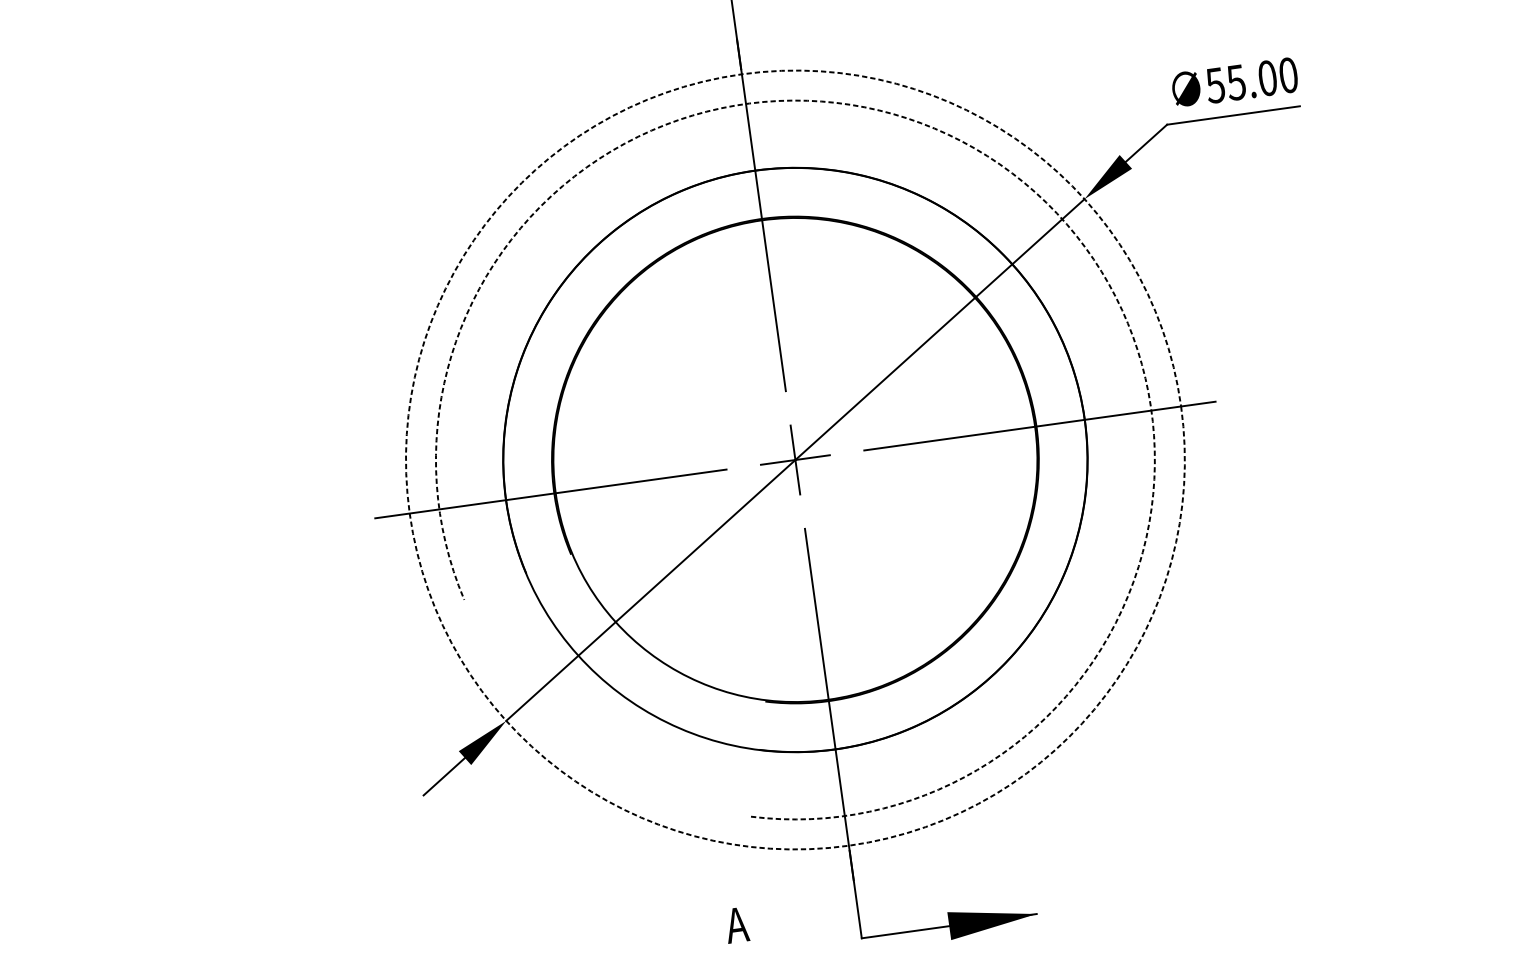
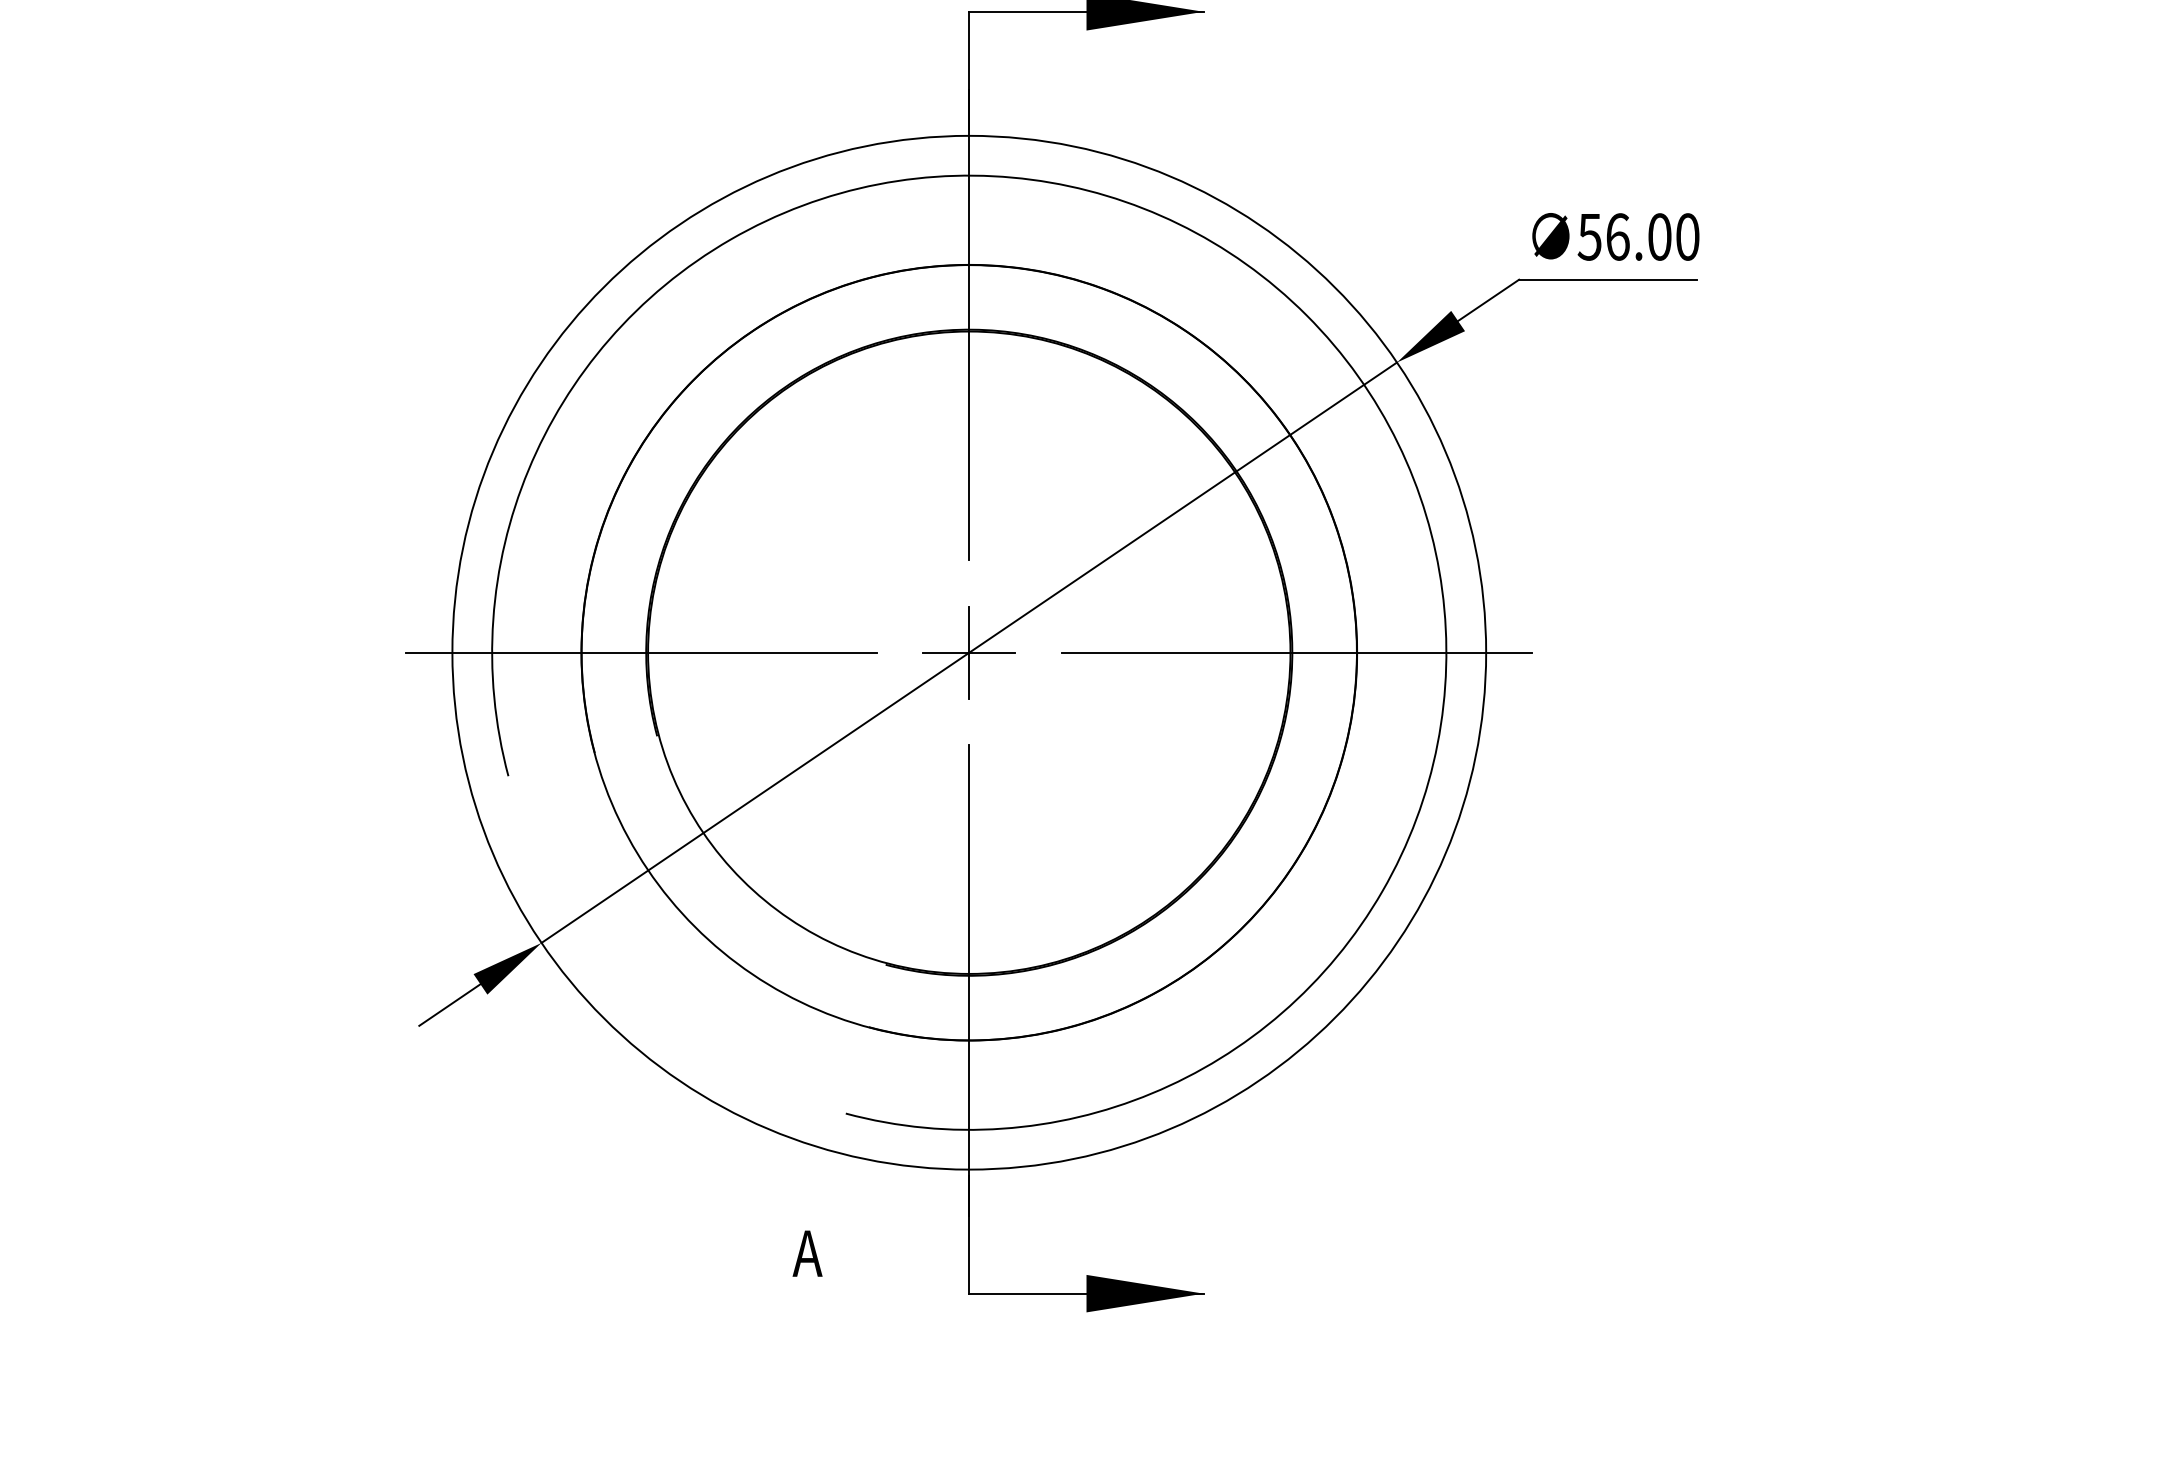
text: (1236, 82) -> (1617, 236), 55.00 -> 56.00
arc: (1012, 173) -> (1306, 315), dashed -> solid
circle: (795, 459) -> (969, 652), dashed -> solid

